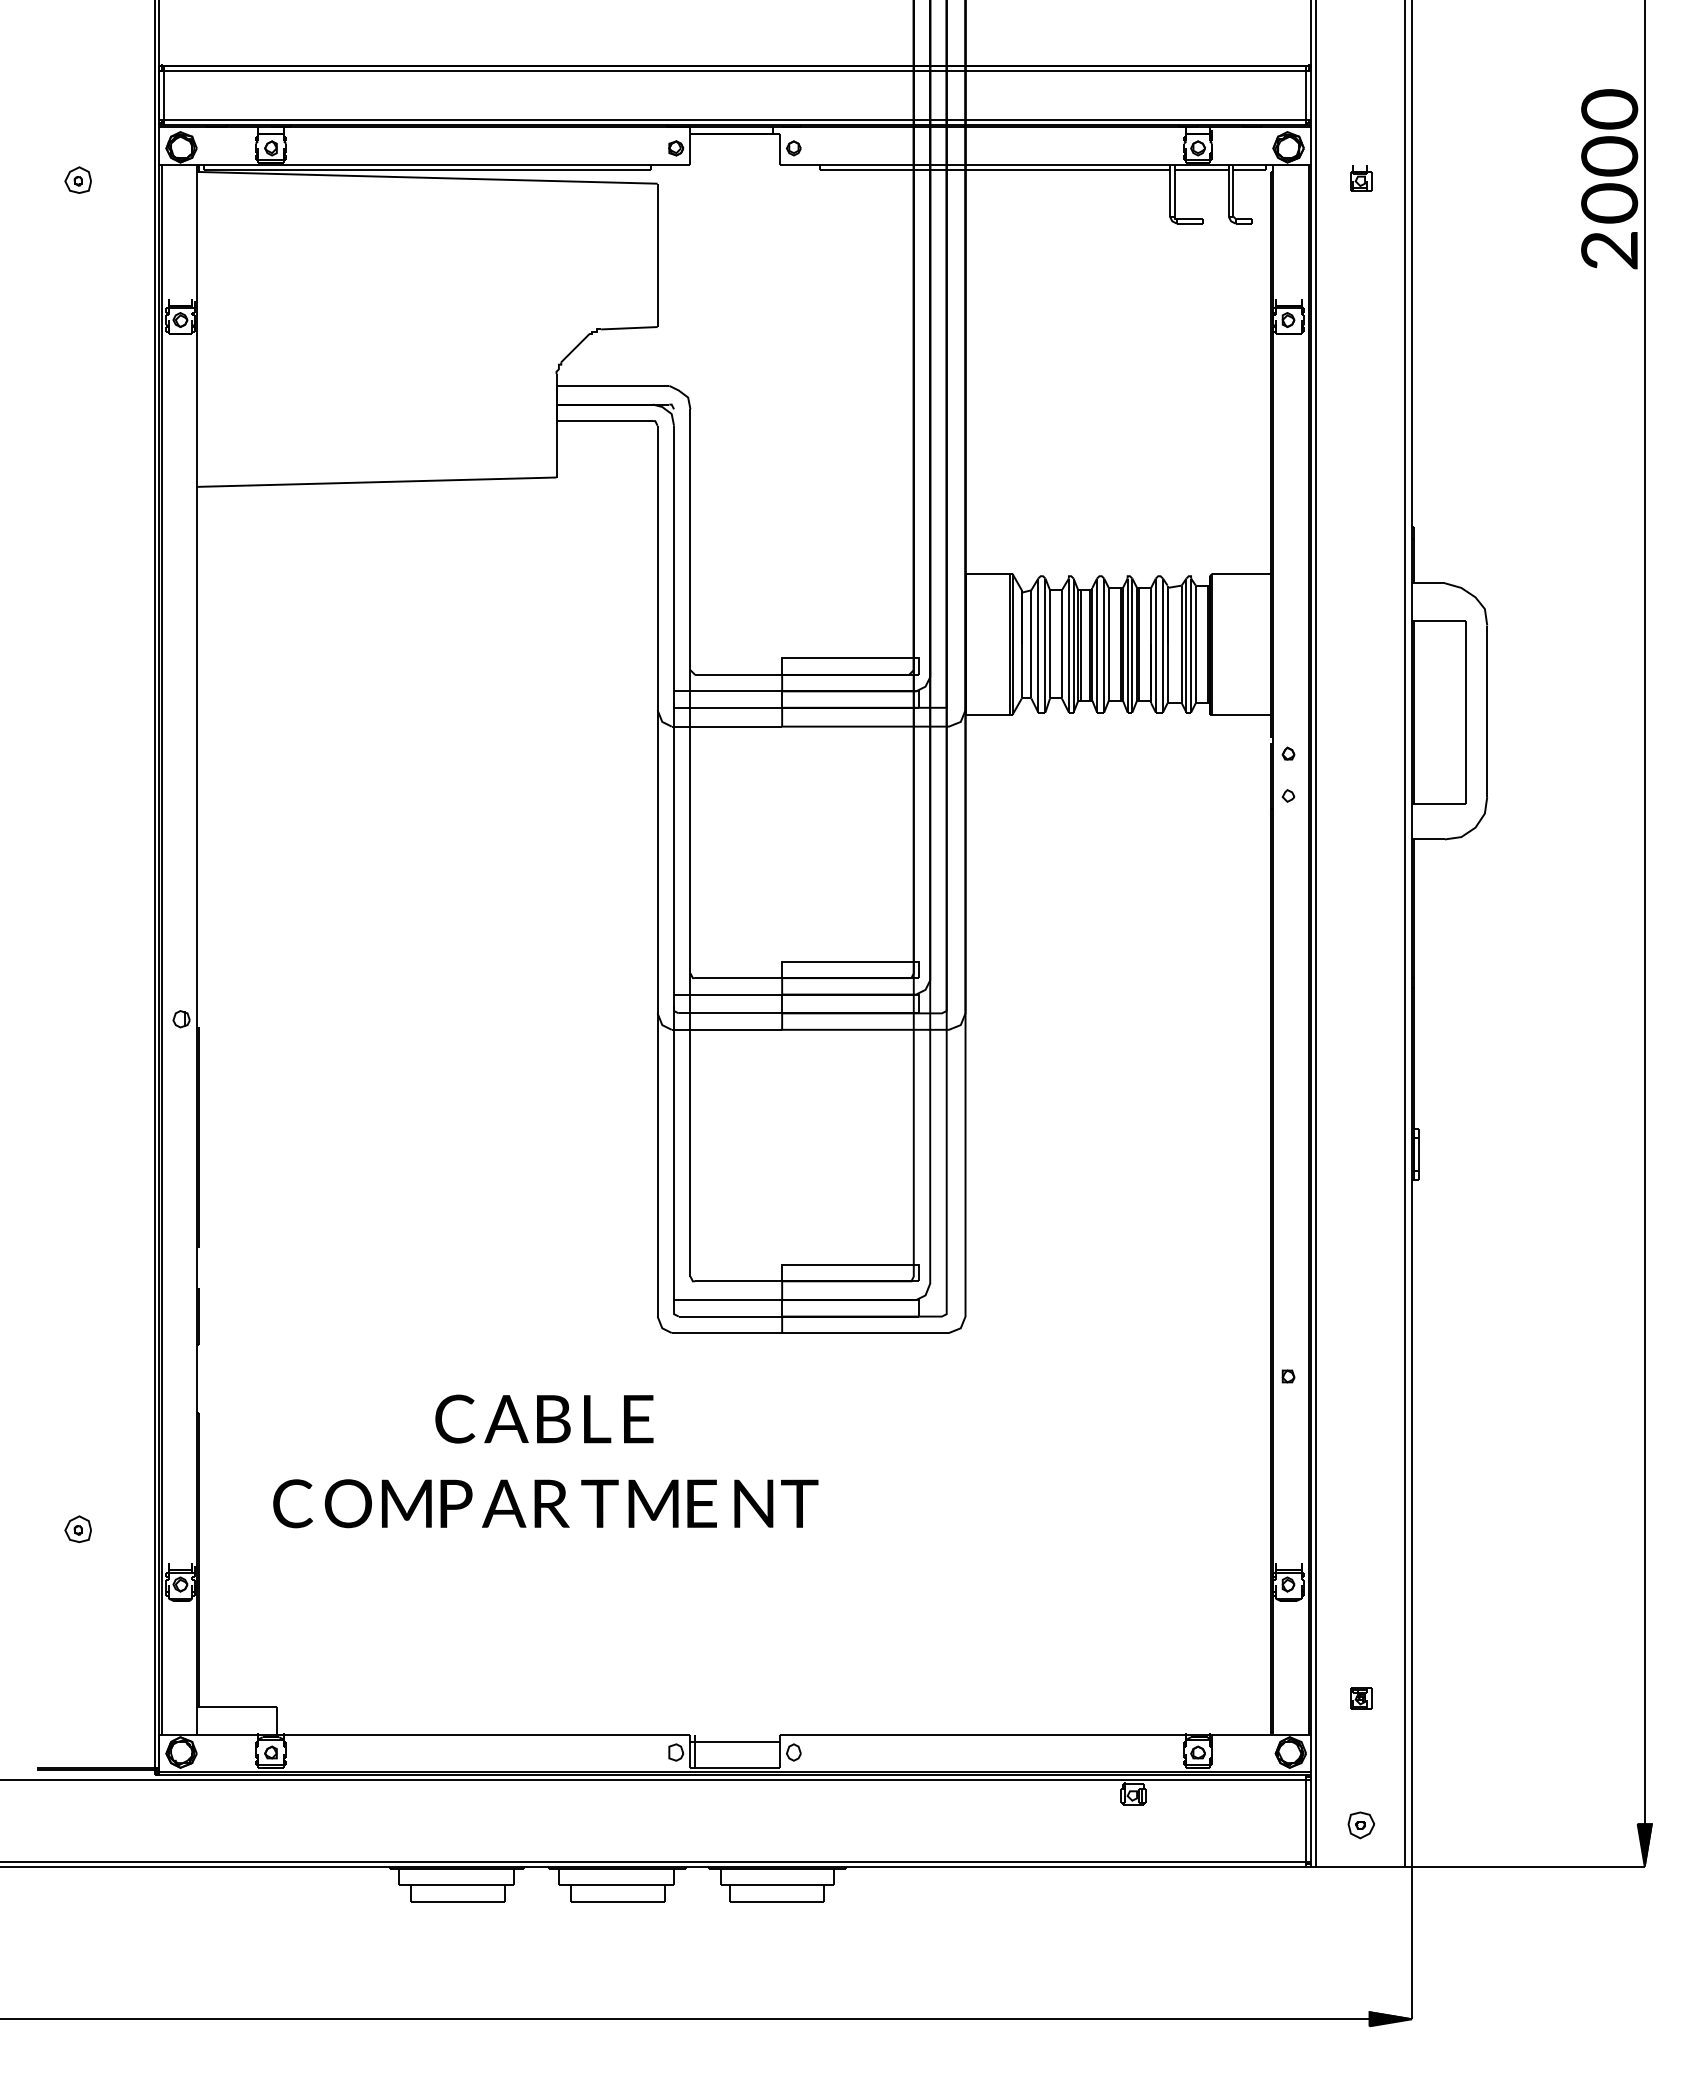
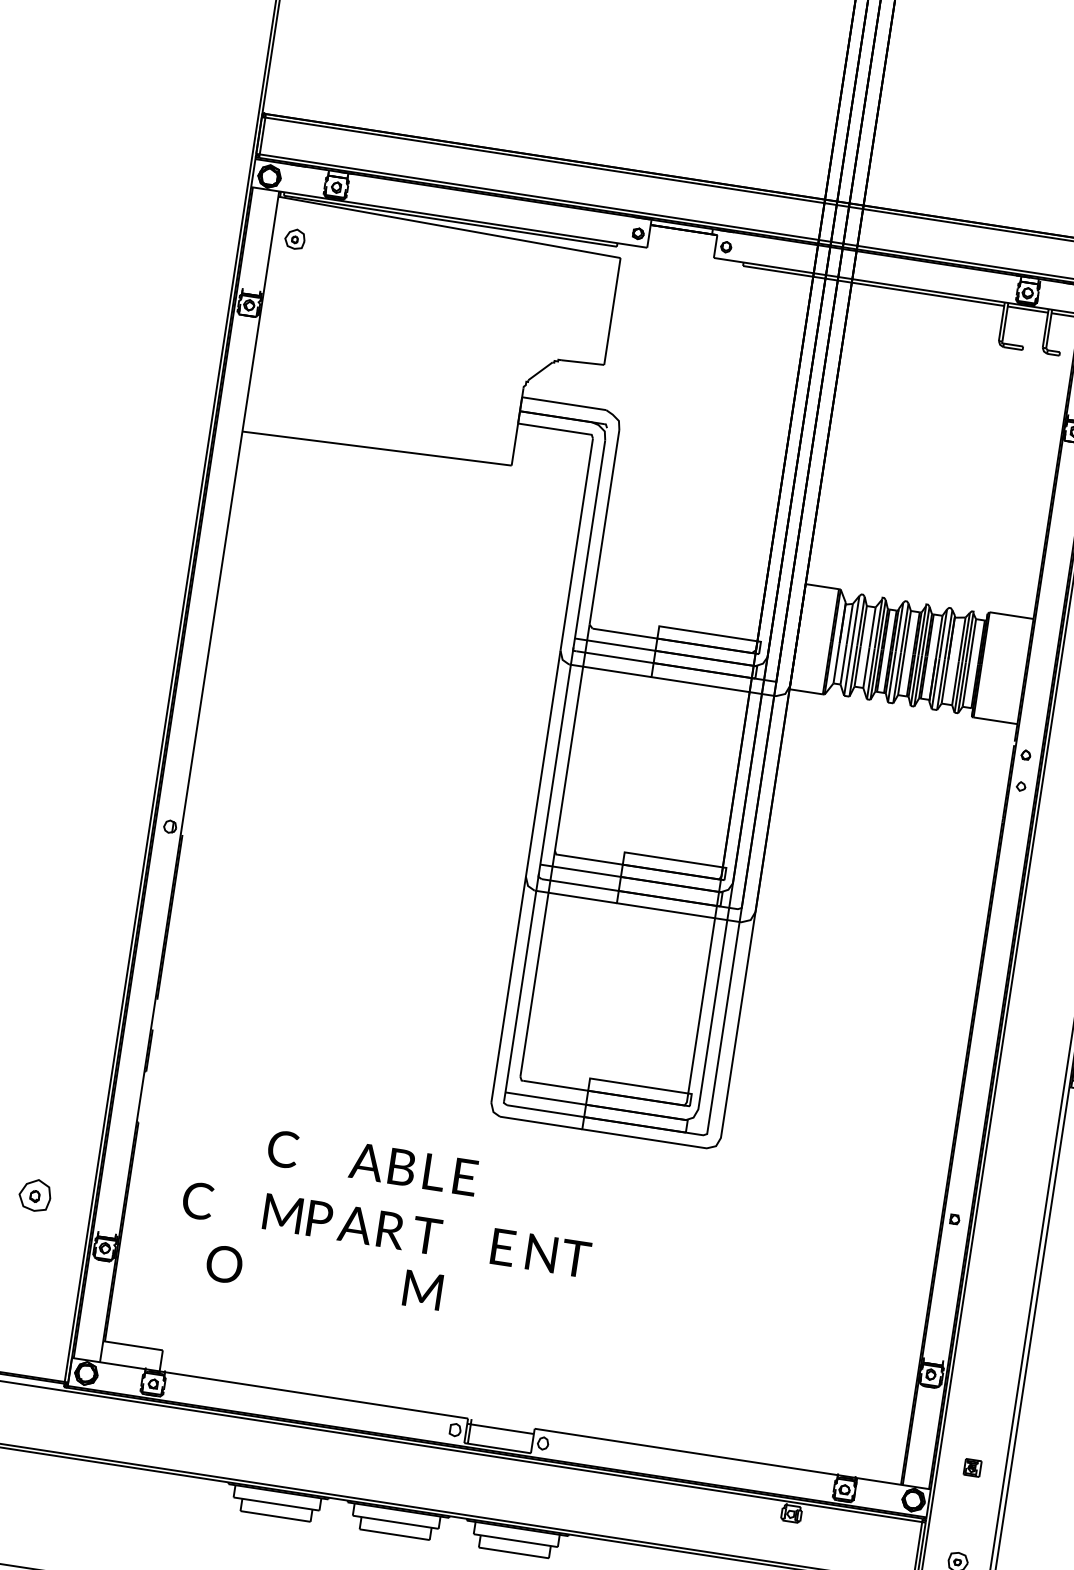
part: (77, 179) -> (294, 238), moved
text: (455, 1418) -> (283, 1148), moved
text: (347, 1503) -> (223, 1264), moved
text: (653, 1503) -> (422, 1289), moved
part: (77, 1529) -> (34, 1195), size x1.6

